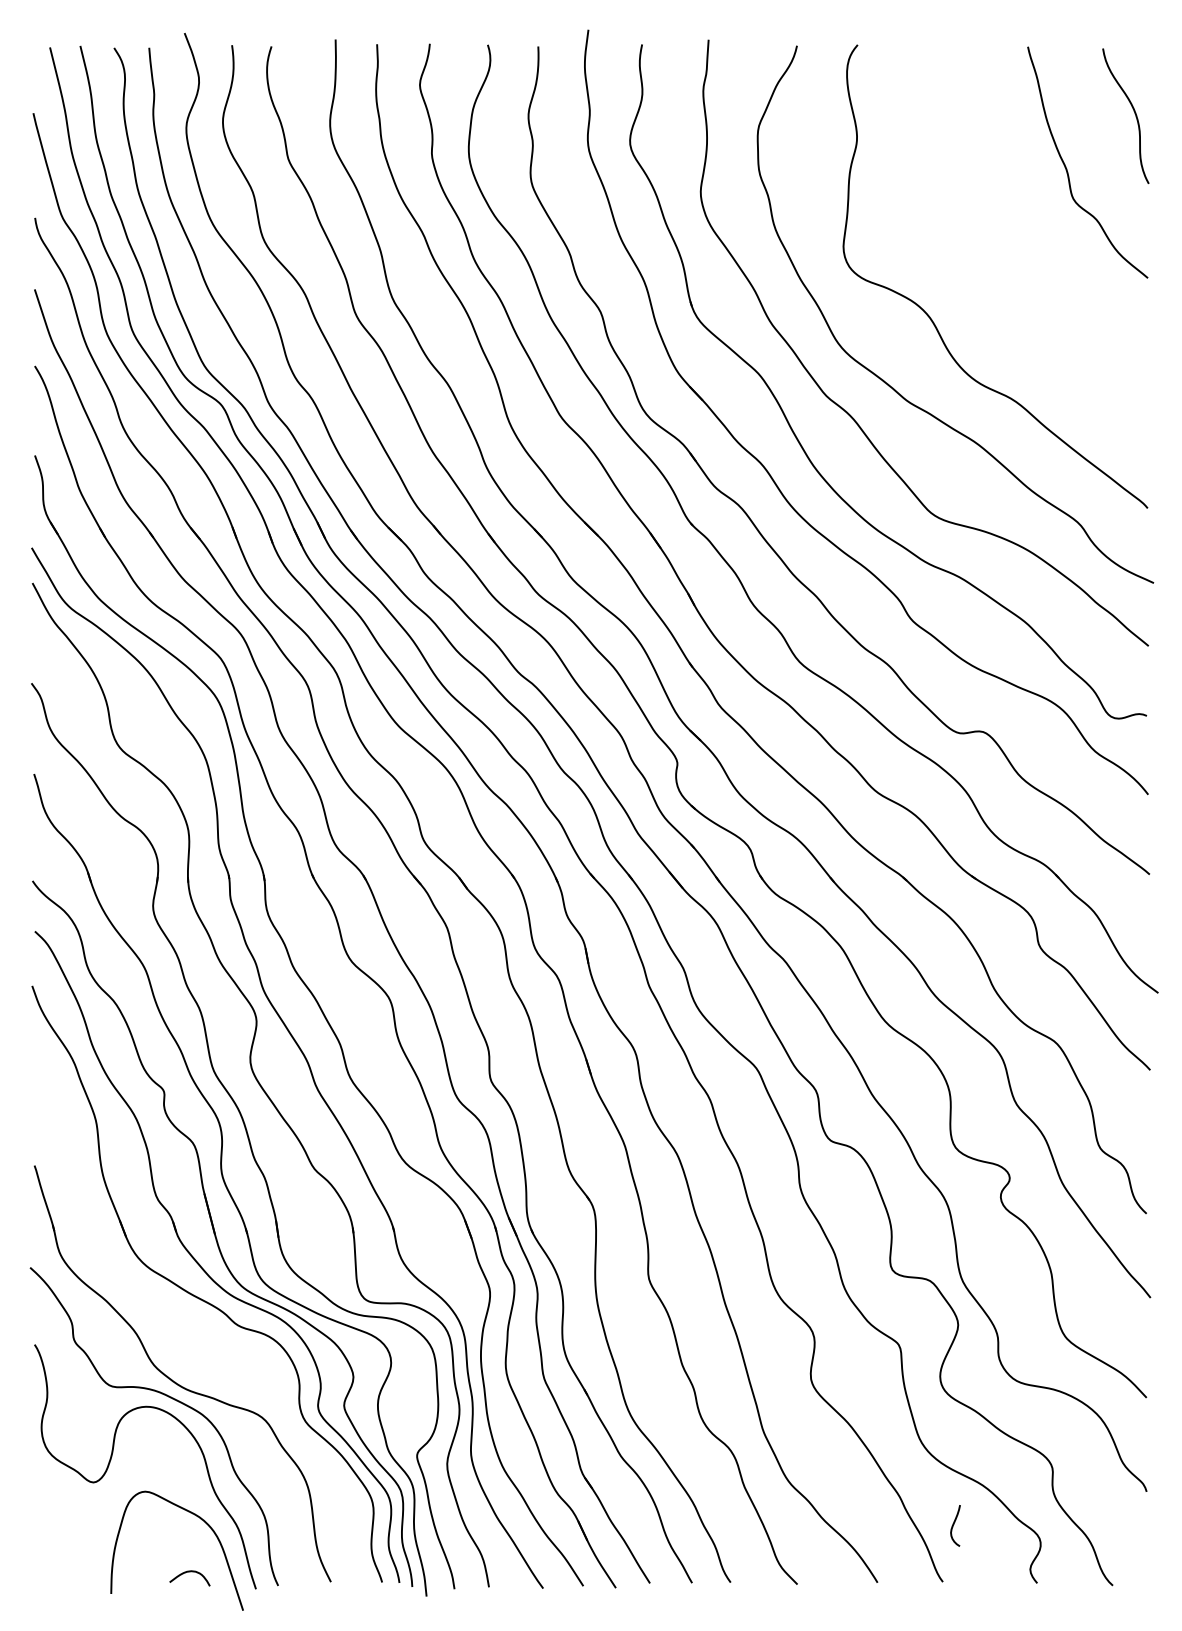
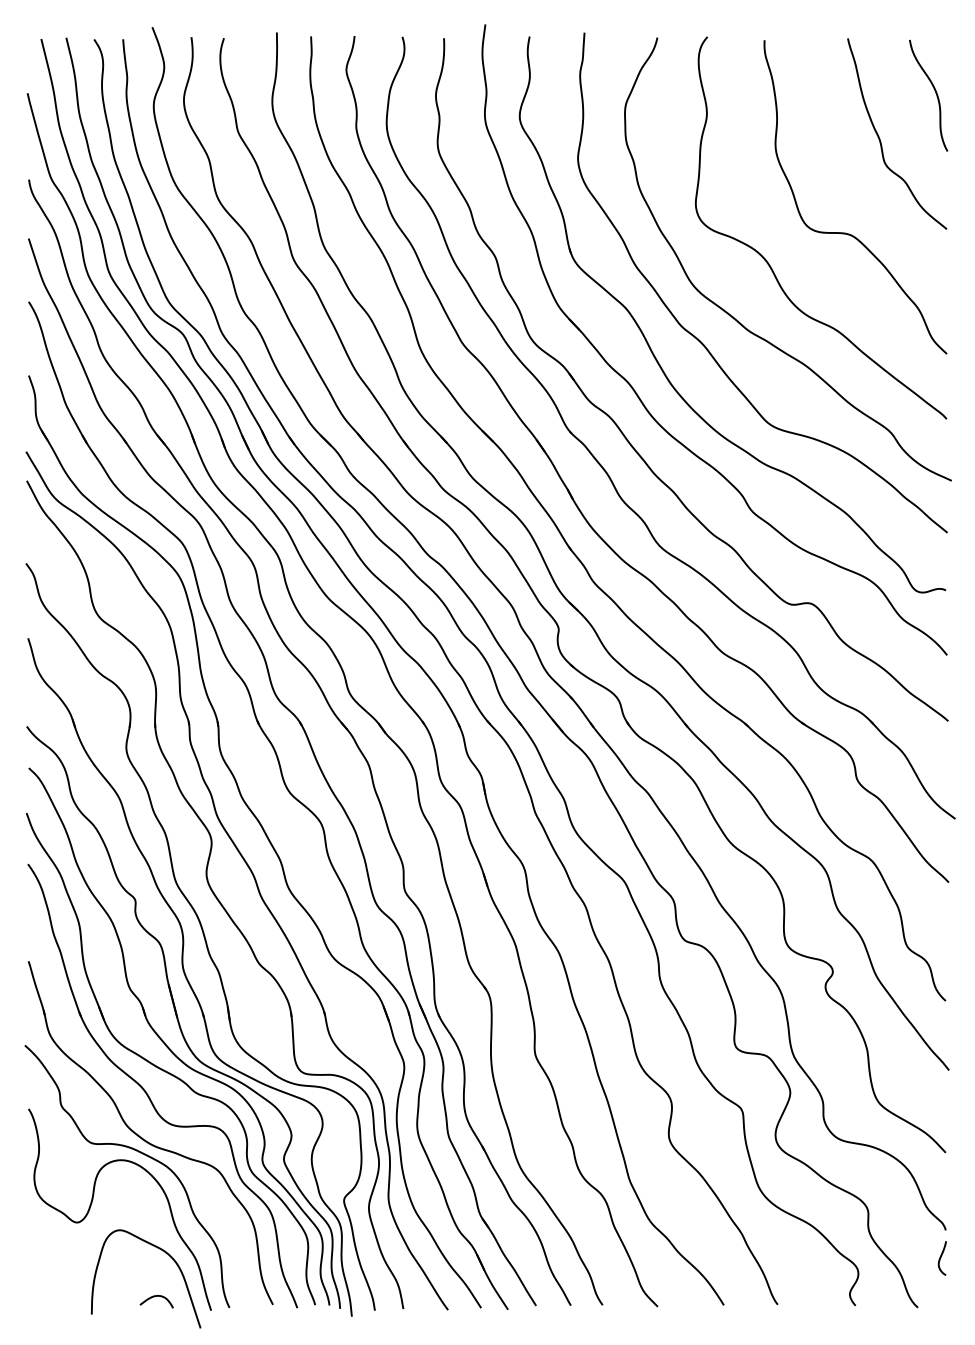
curve: (1026, 282) -> (846, 232), added
part: (179, 1326) -> (148, 1093), added
curve: (954, 1524) -> (941, 1257), moved

